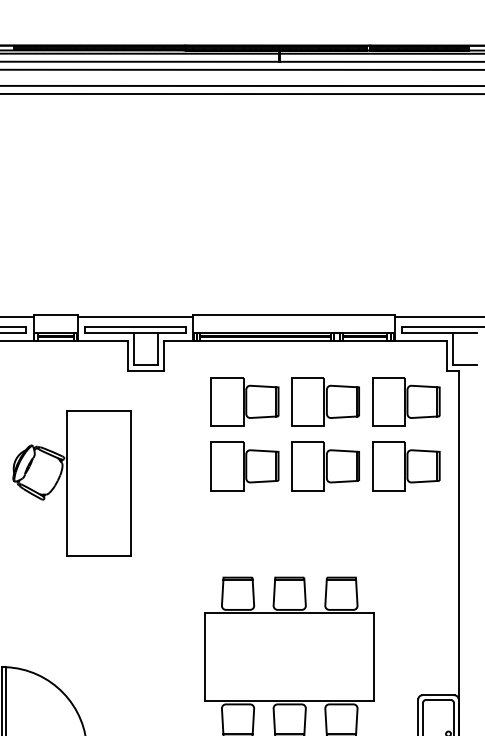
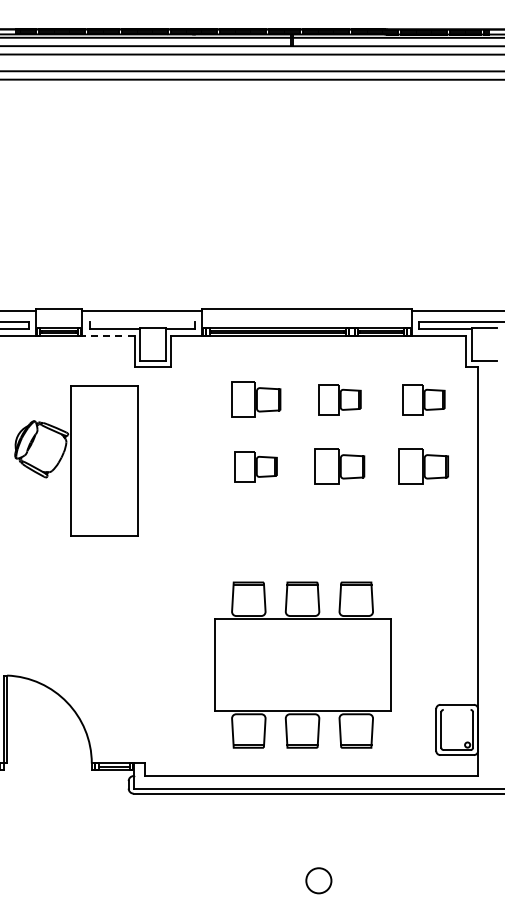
line: (134, 326) -> (141, 321), removed
line: (102, 341) -> (107, 336), solid -> dashed
part: (244, 401) -> (255, 399), size x0.7
part: (325, 401) -> (339, 399), size x0.6
part: (406, 401) -> (423, 399), size x0.6
part: (244, 466) -> (255, 466), size x0.6
part: (325, 466) -> (339, 466), size x0.7
part: (406, 466) -> (423, 466), size x0.7
part: (72, 483) -> (76, 460), moved
line: (437, 699) -> (456, 709), removed

